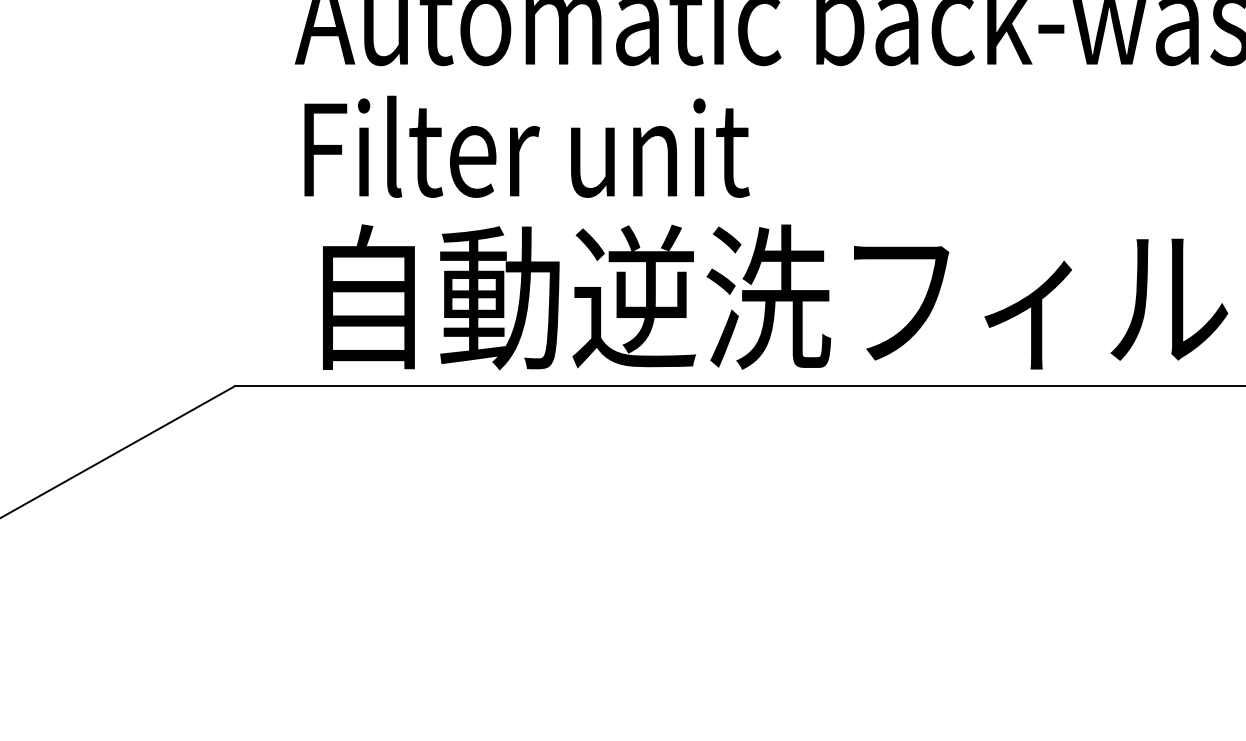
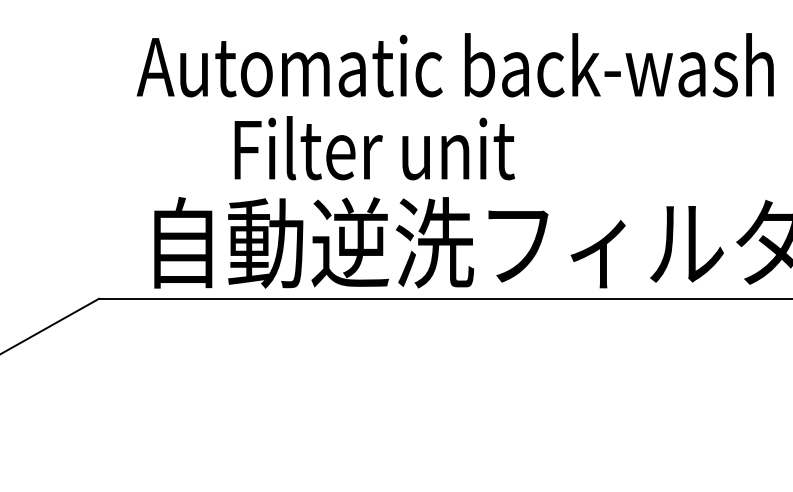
text: (526, 147) -> (374, 148), moved

